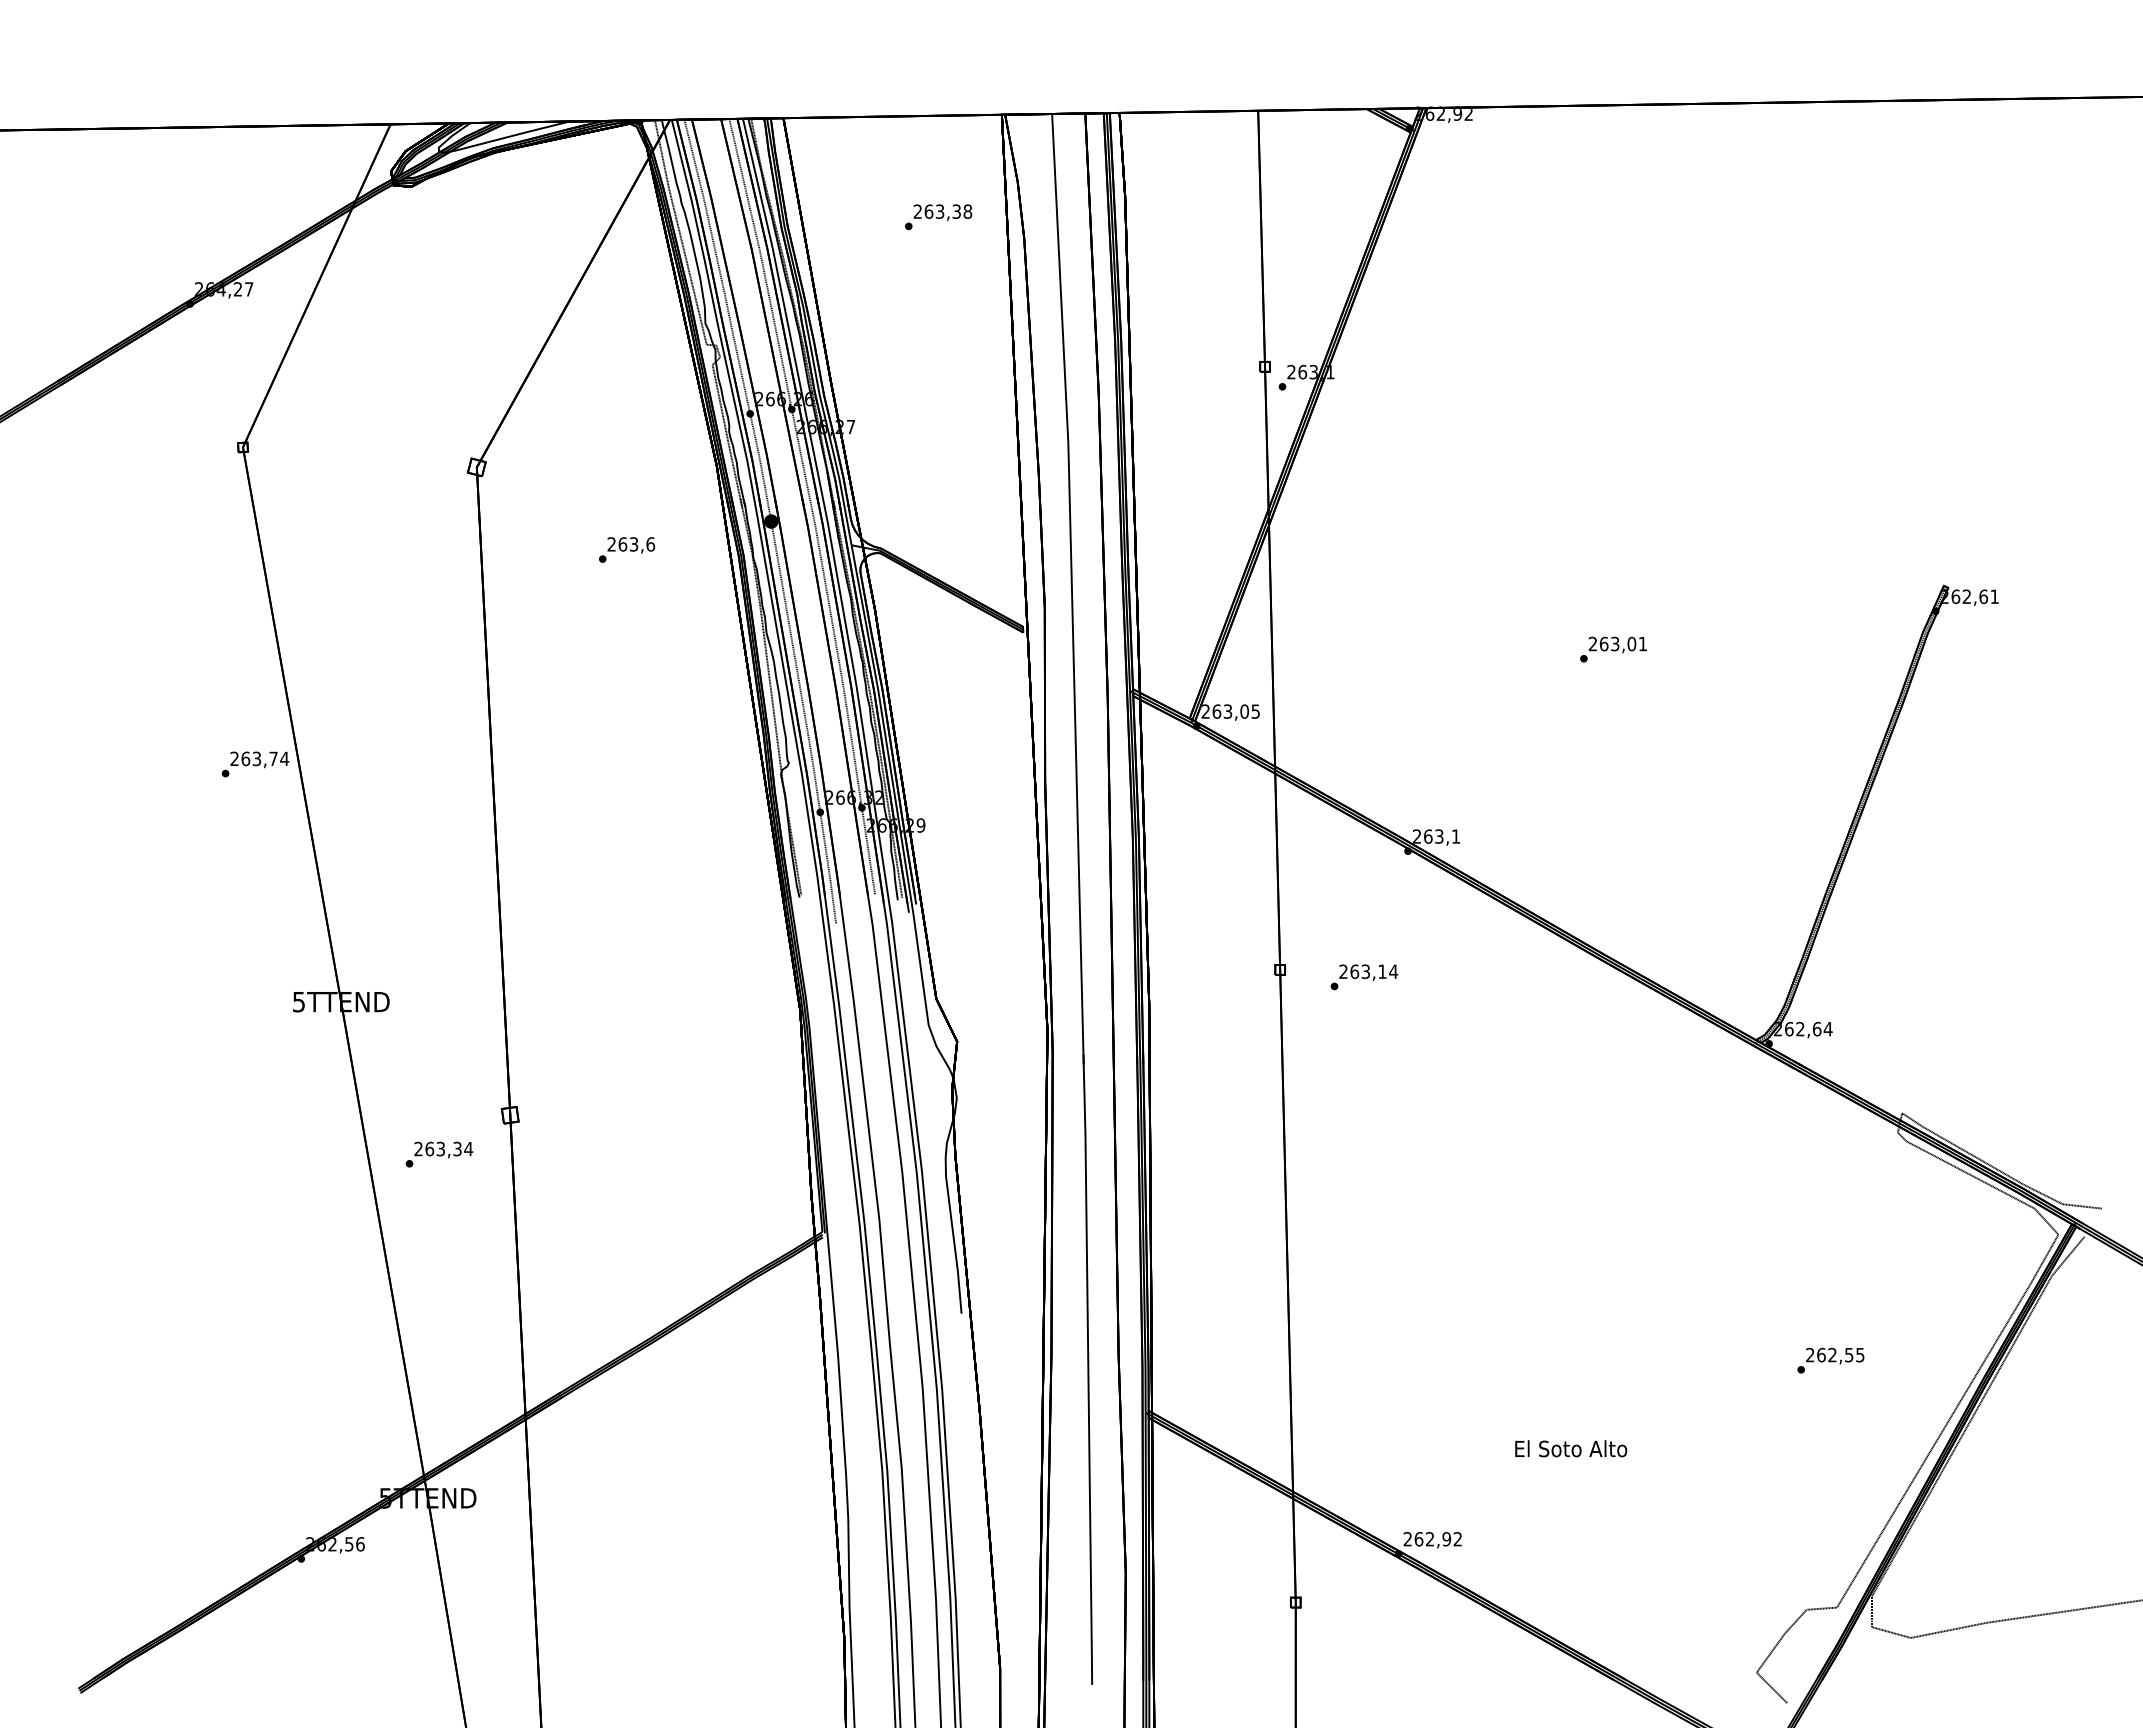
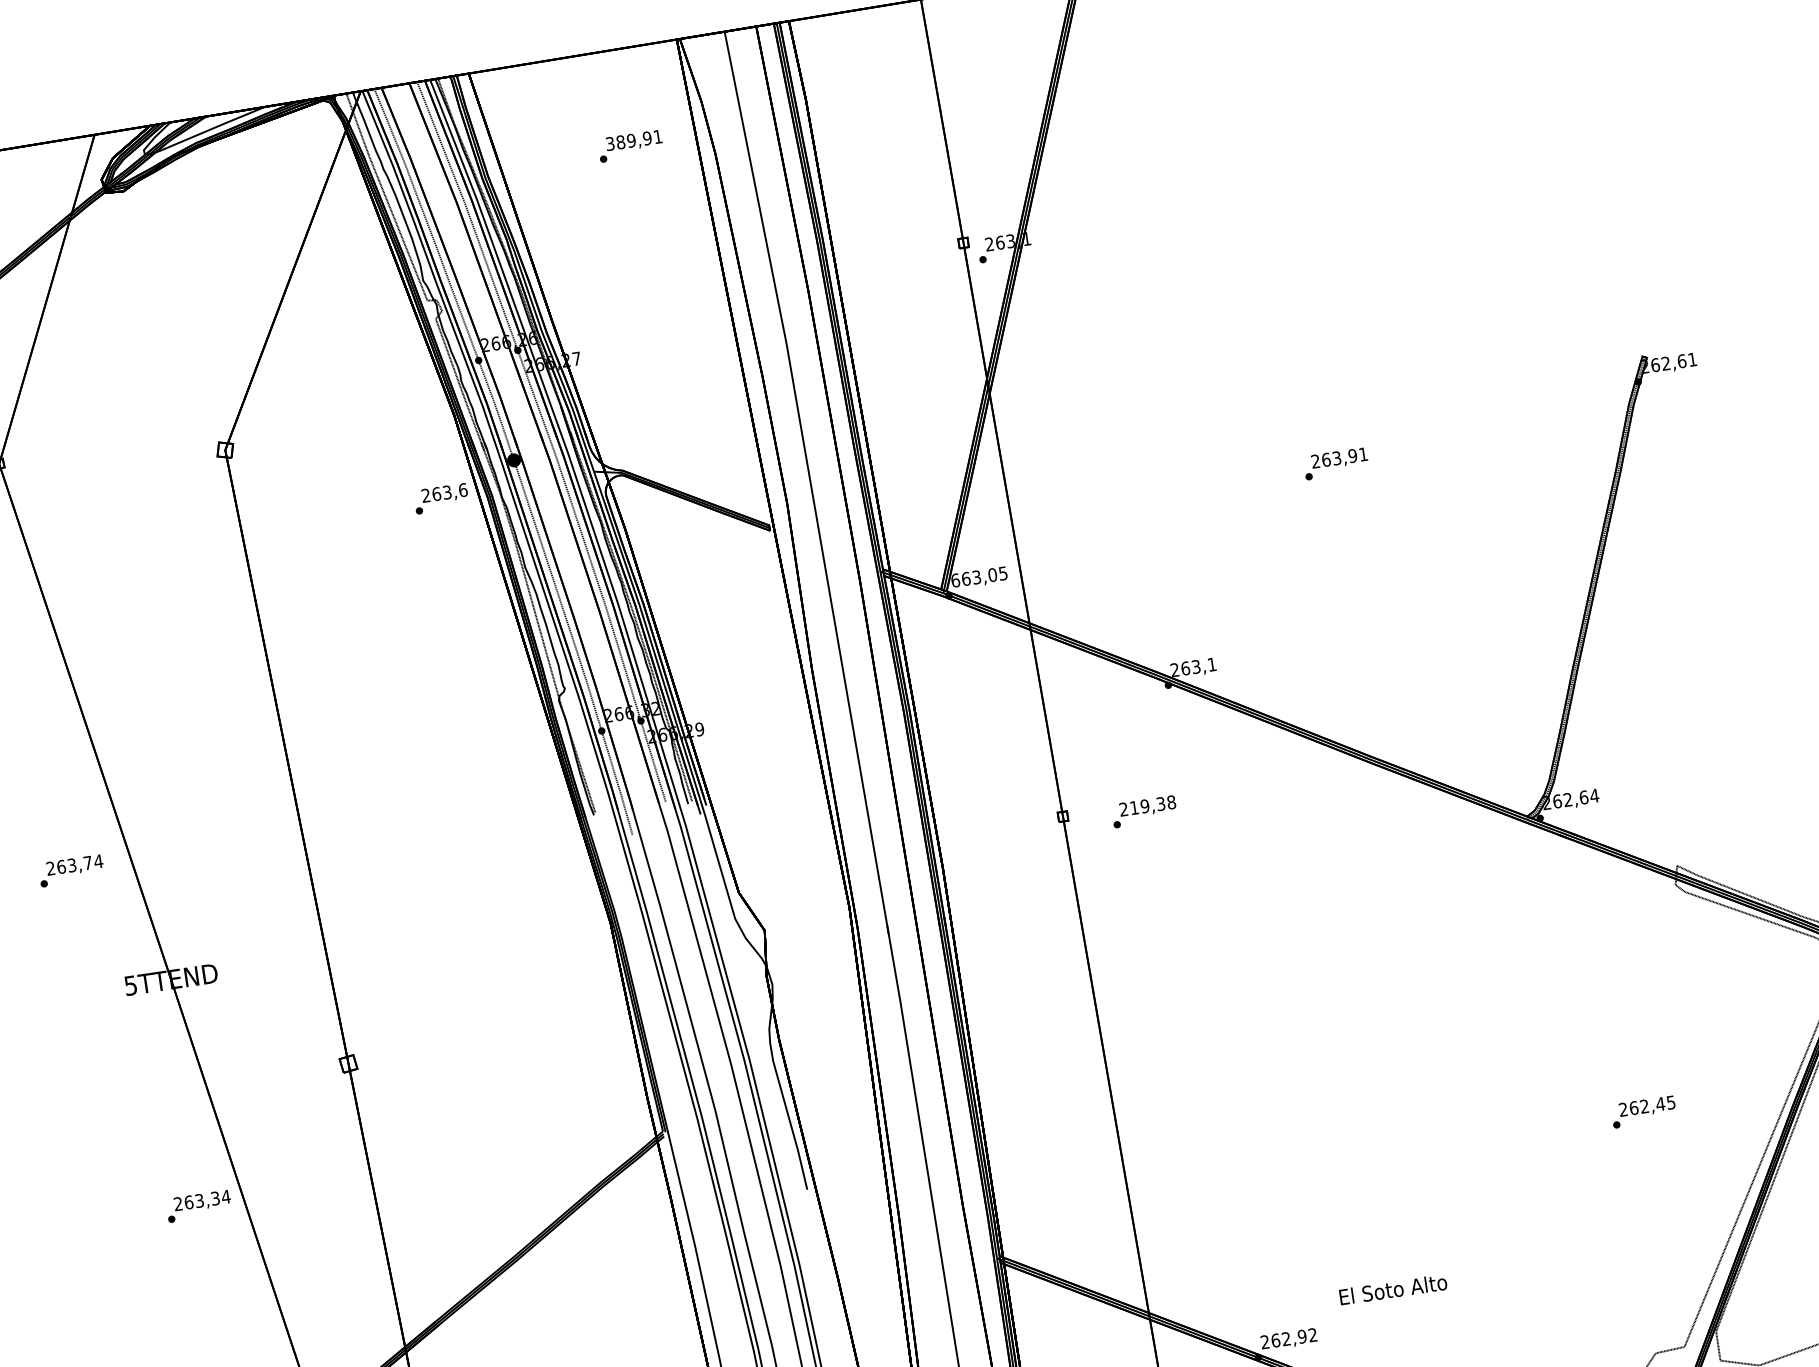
text: (942, 211) -> (633, 140), 263,38 -> 389,91
text: (627, 549) -> (441, 498), moved
text: (1631, 644) -> (1352, 456), 263,01 -> 263,91
text: (1205, 711) -> (955, 580), 263,05 -> 663,05
text: (255, 764) -> (71, 870), moved
text: (1374, 971) -> (1153, 804), 263,14 -> 219,38
text: (439, 1154) -> (199, 1206), moved
text: (1848, 1355) -> (1659, 1104), 262,55 -> 262,45
text: (1571, 1448) -> (1393, 1289), moved

